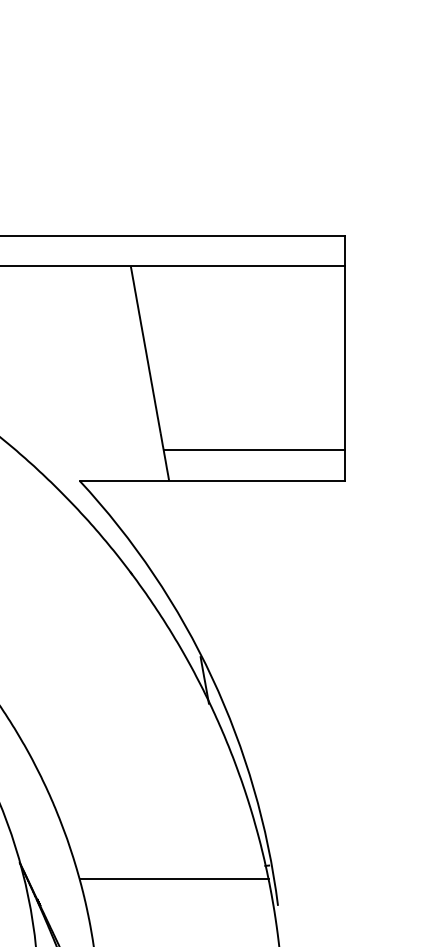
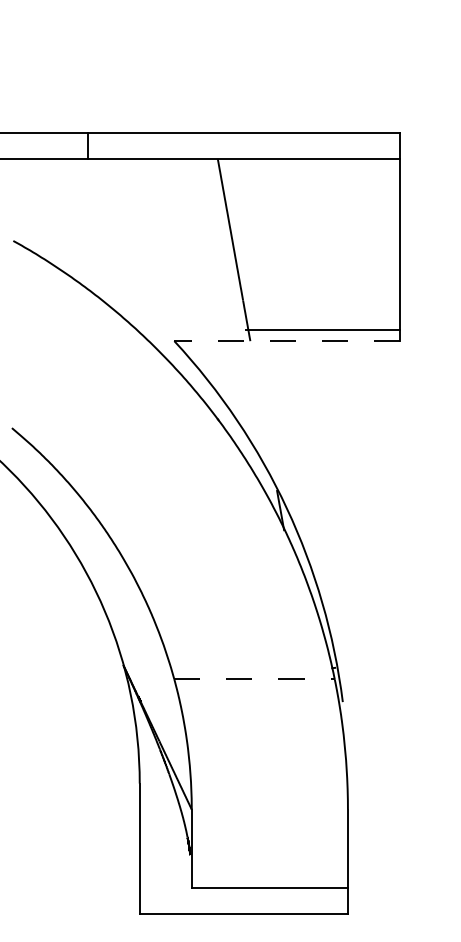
line: (254, 450) -> (322, 330), moved
line: (212, 481) -> (287, 341), solid -> dashed
line: (175, 879) -> (255, 679), solid -> dashed

